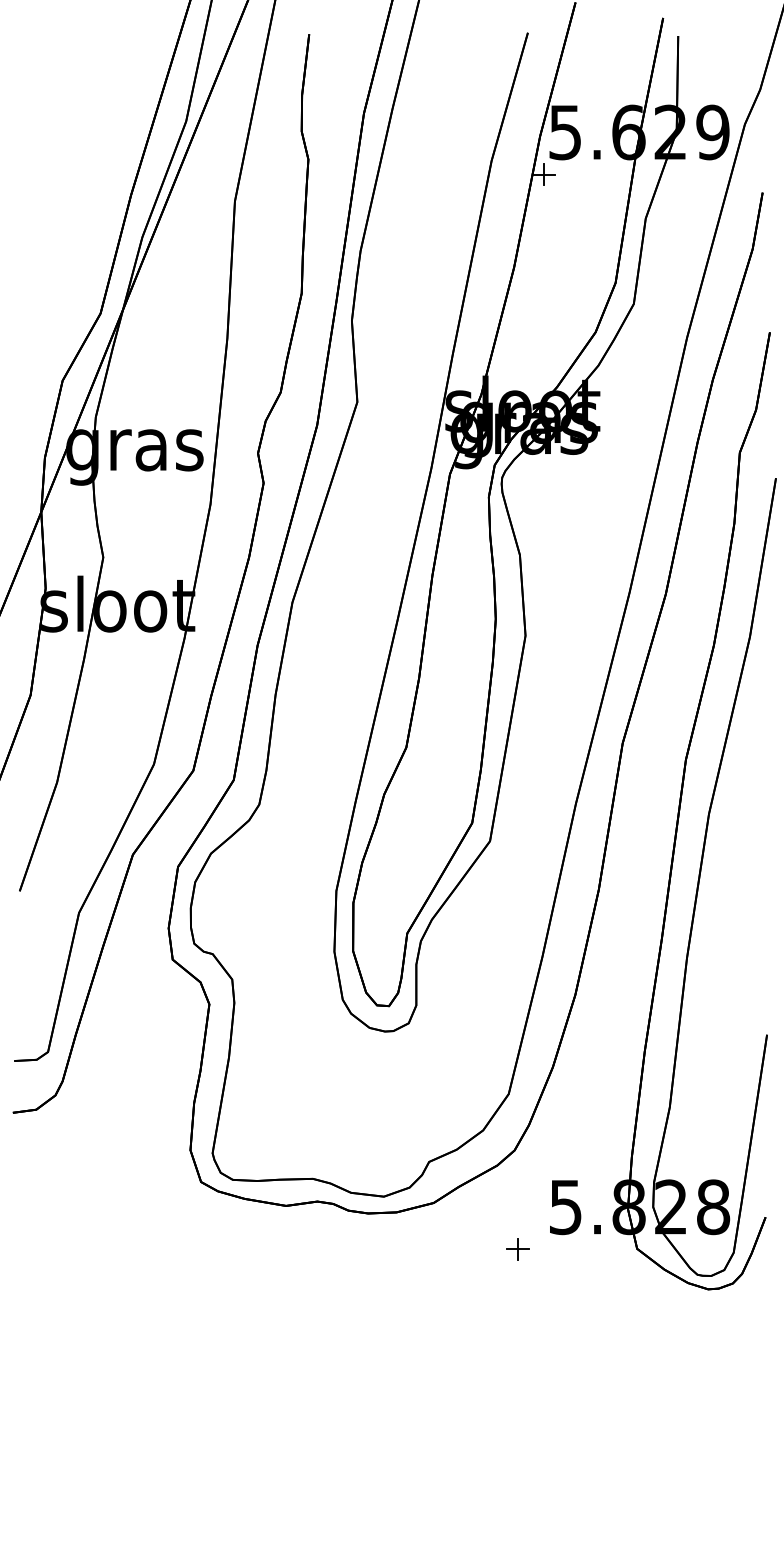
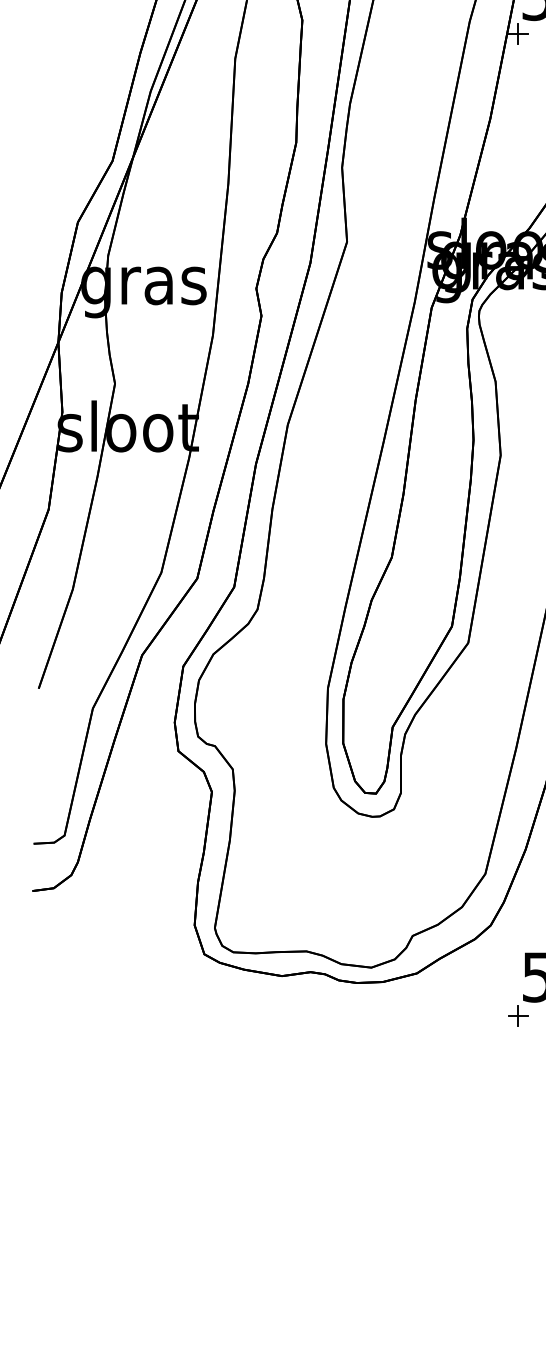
part: (517, 1249) -> (518, 1015), moved

